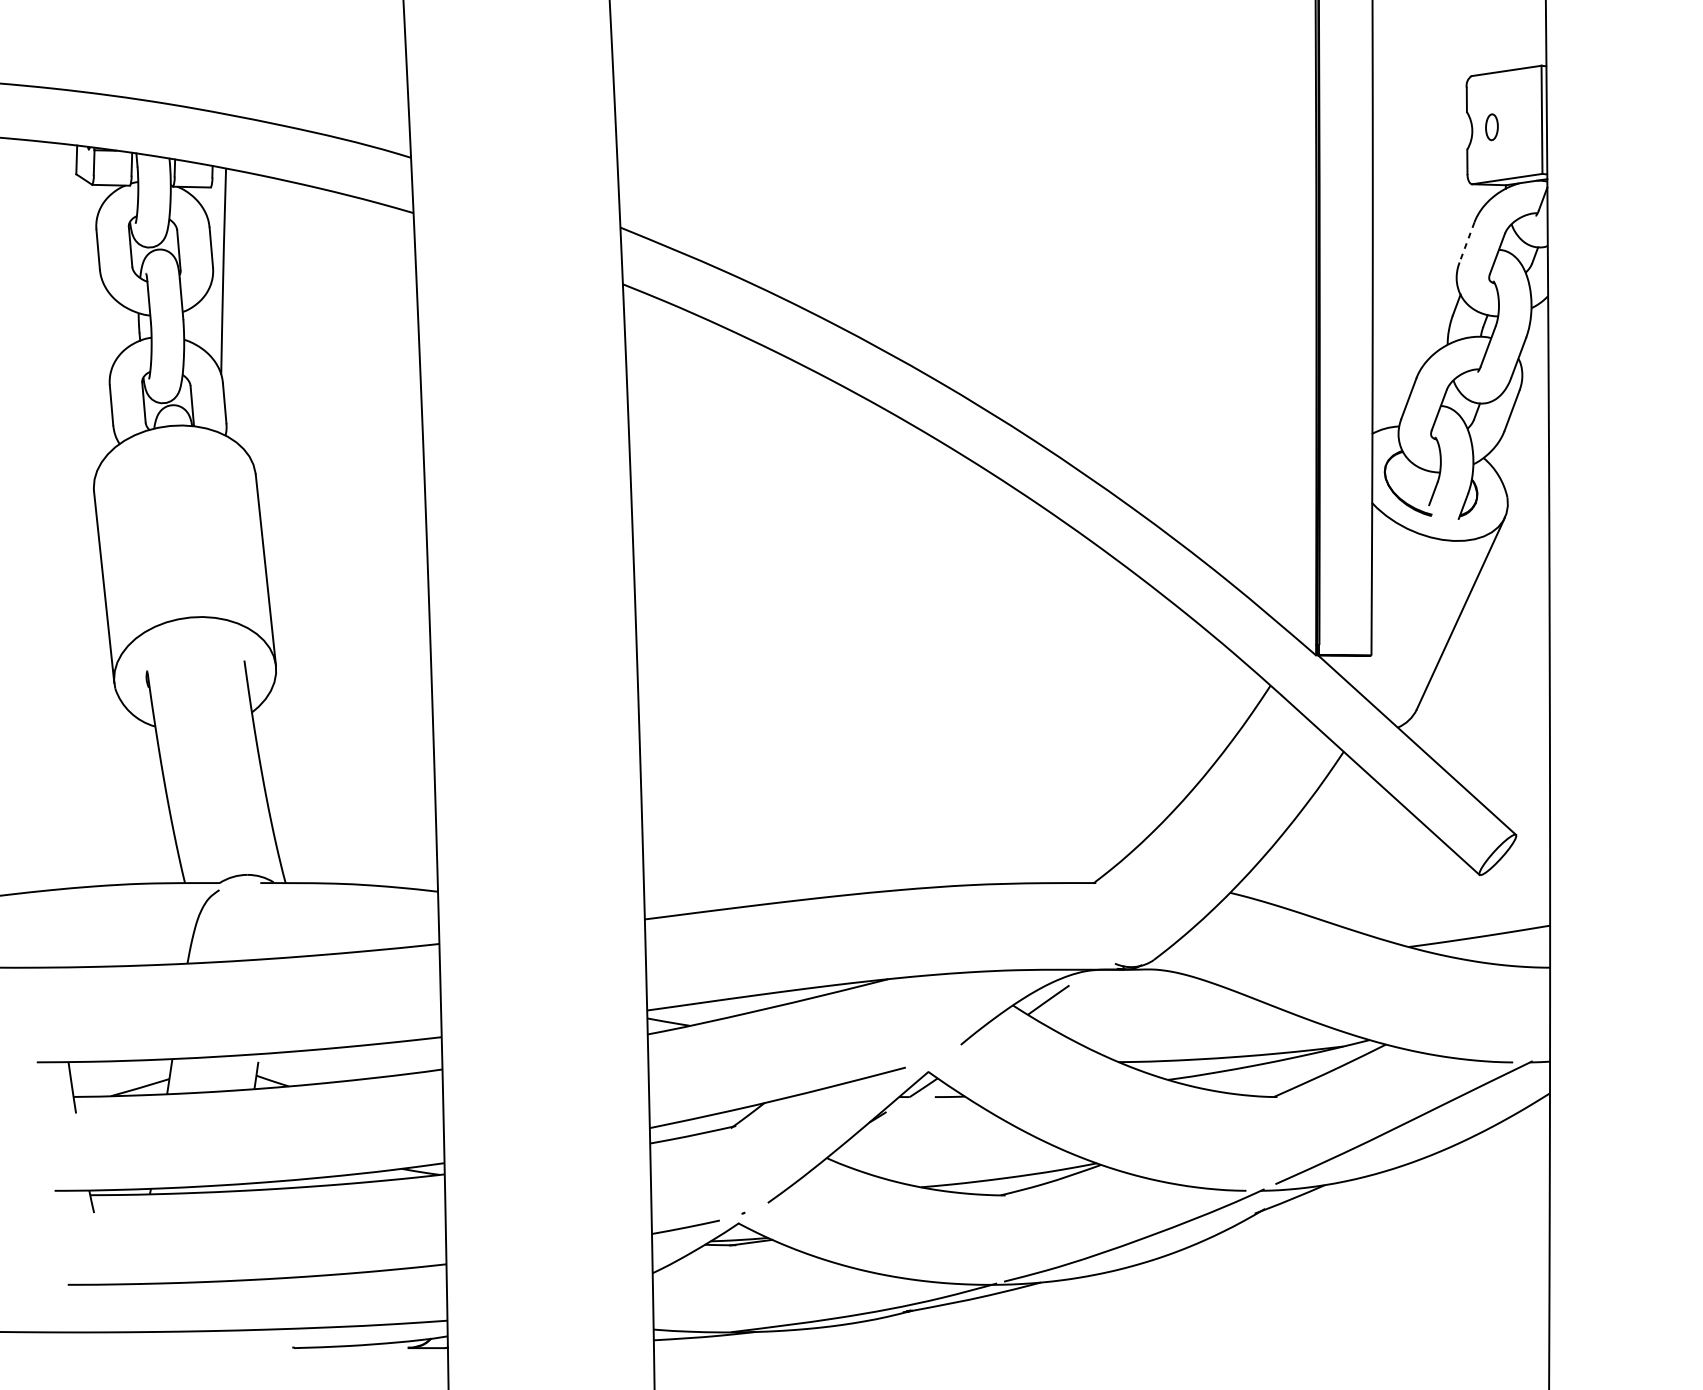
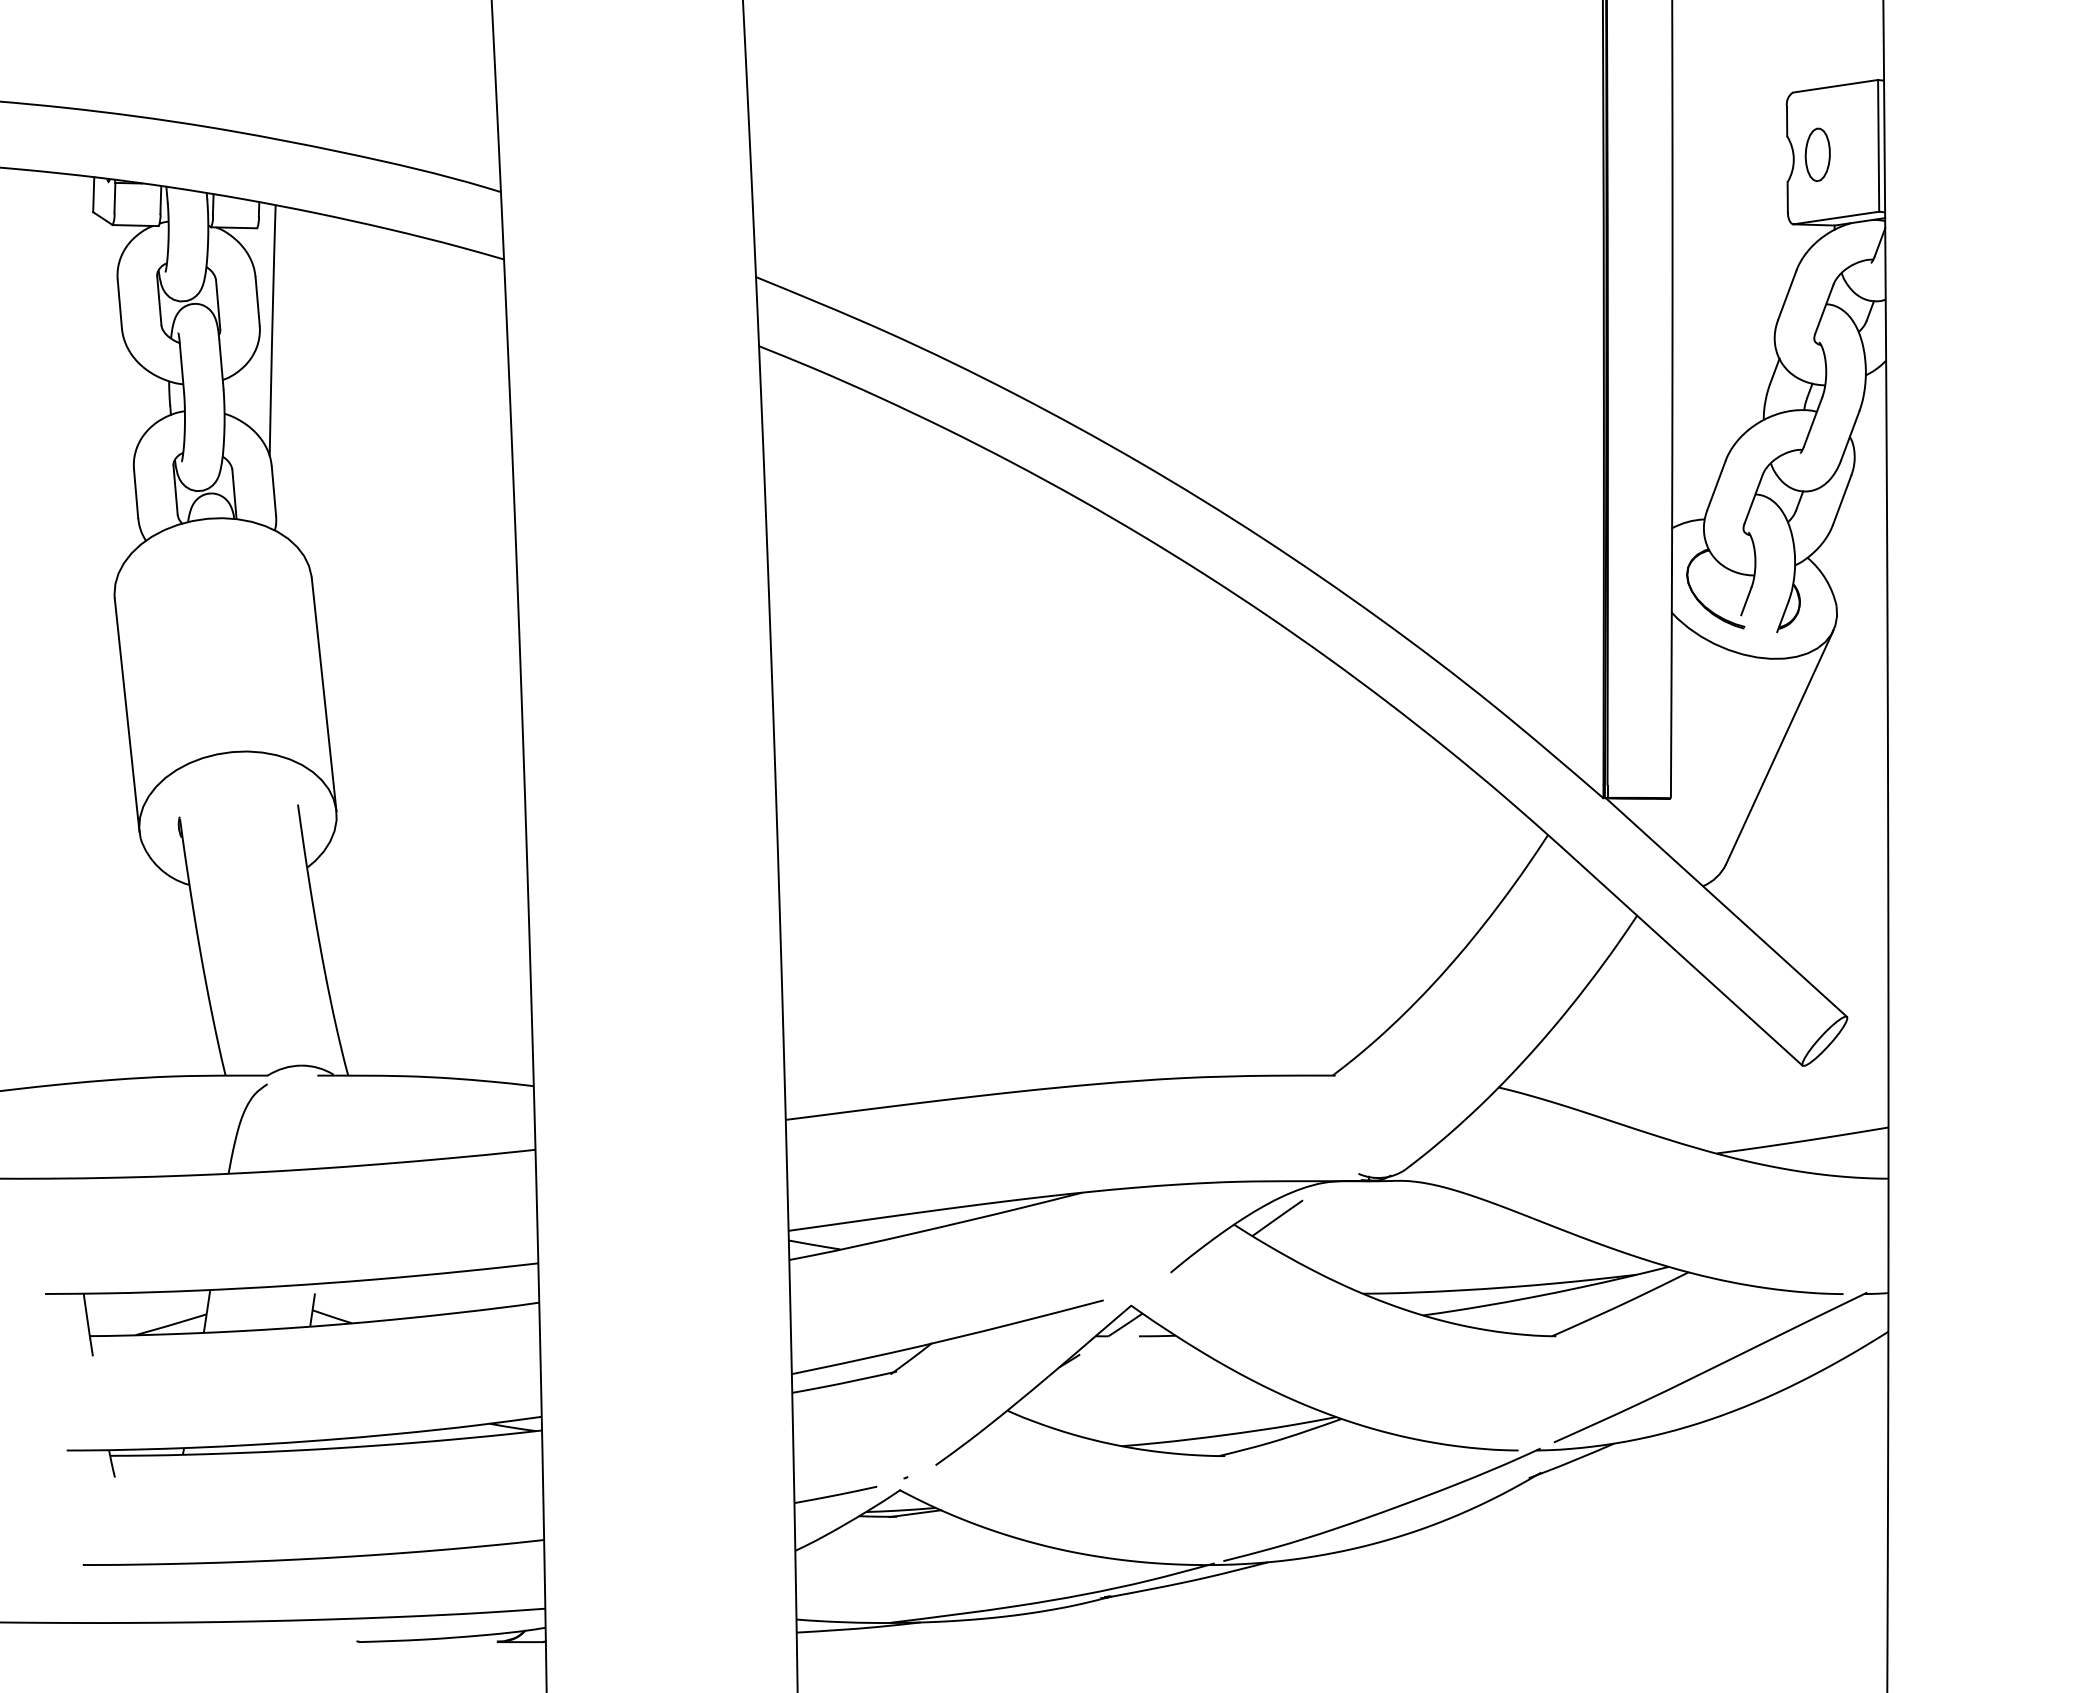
part: (1491, 126) -> (1817, 154), size x1.67
line: (1467, 242) -> (1787, 295), dashed -> solid

